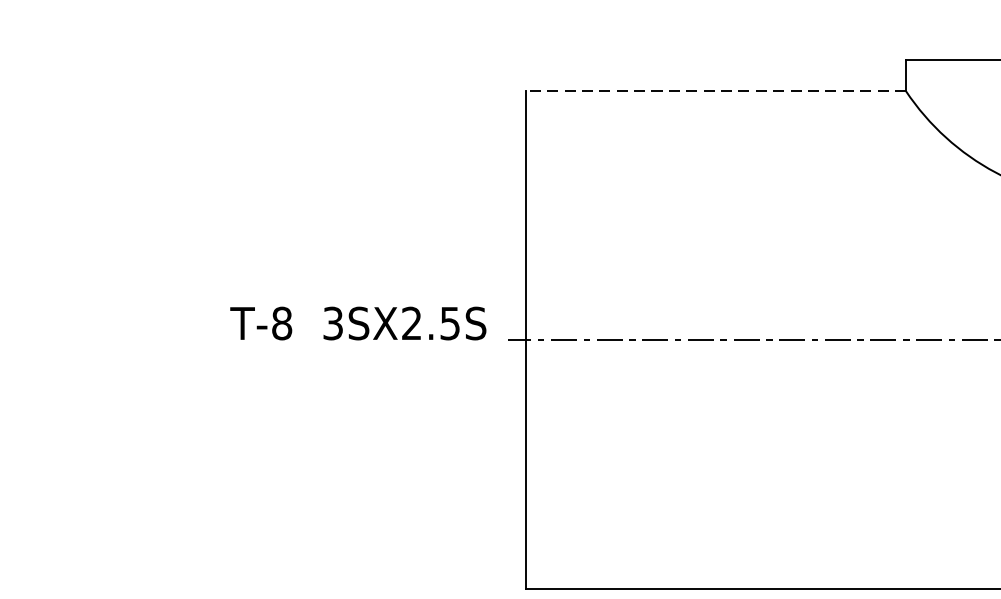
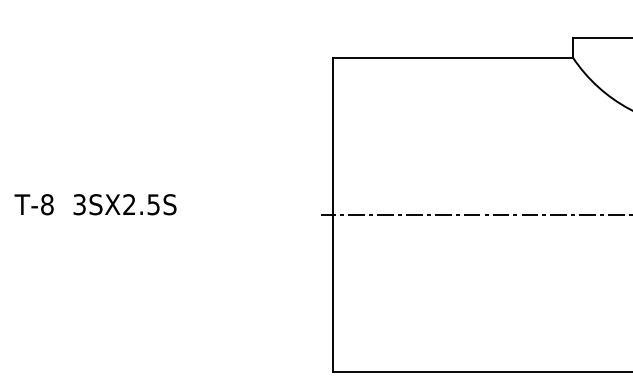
line: (715, 90) -> (452, 57), dashed -> solid
text: (358, 323) -> (95, 204), moved

